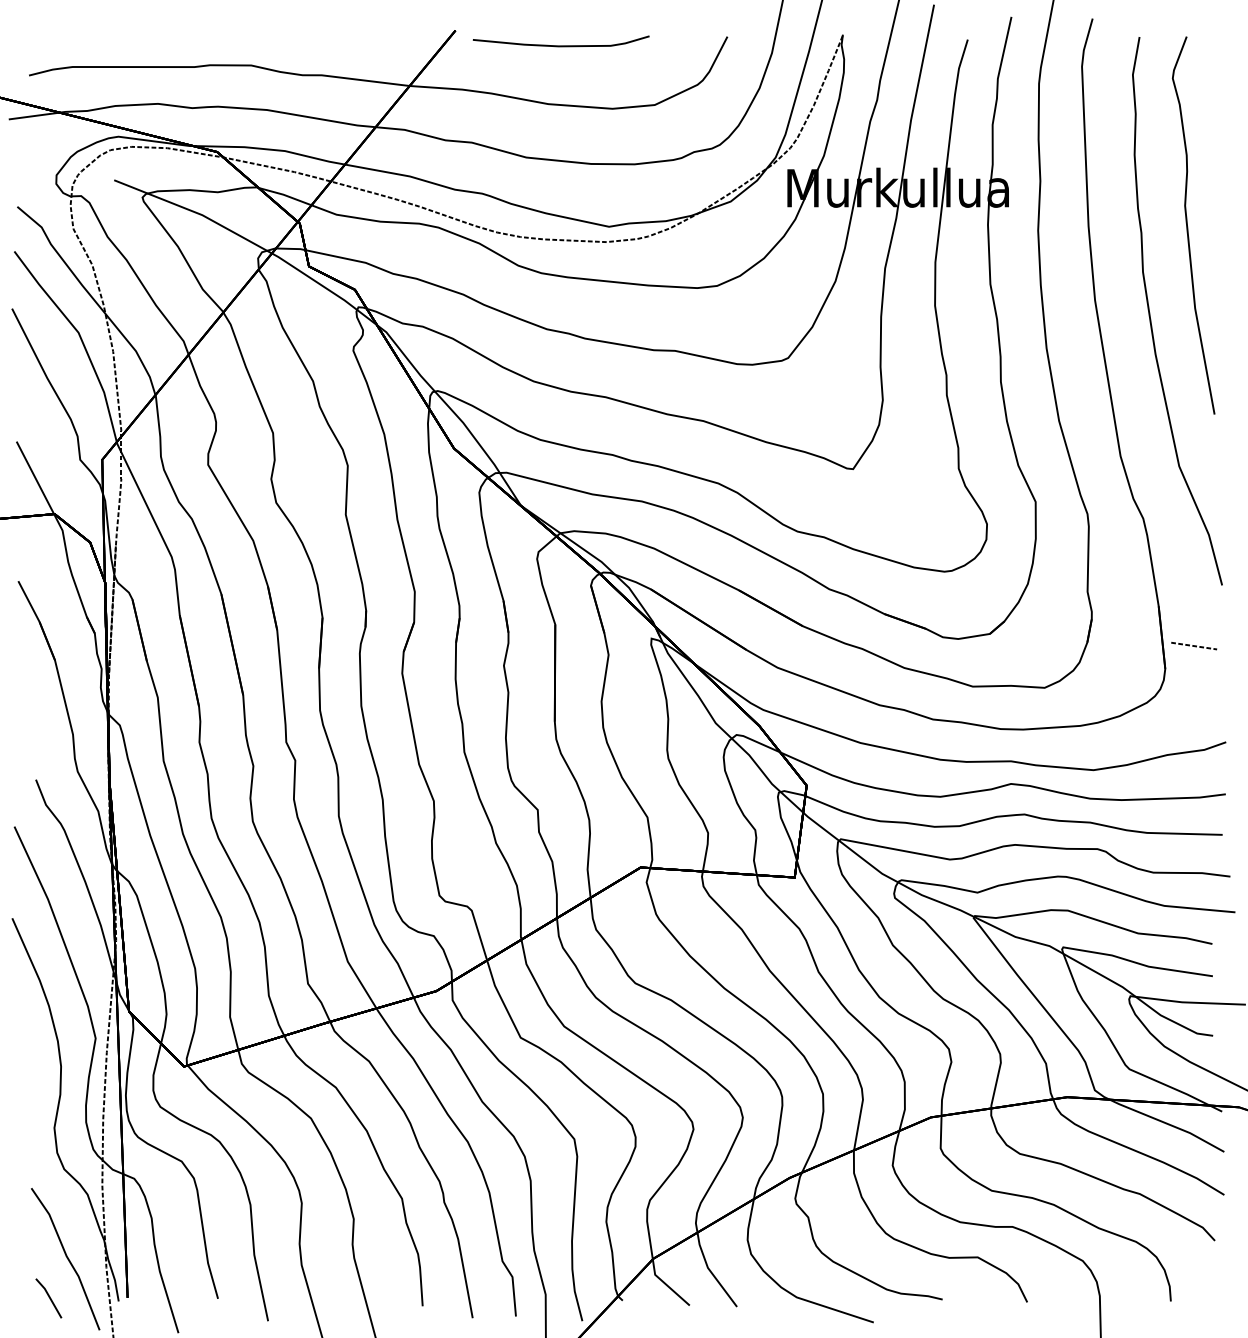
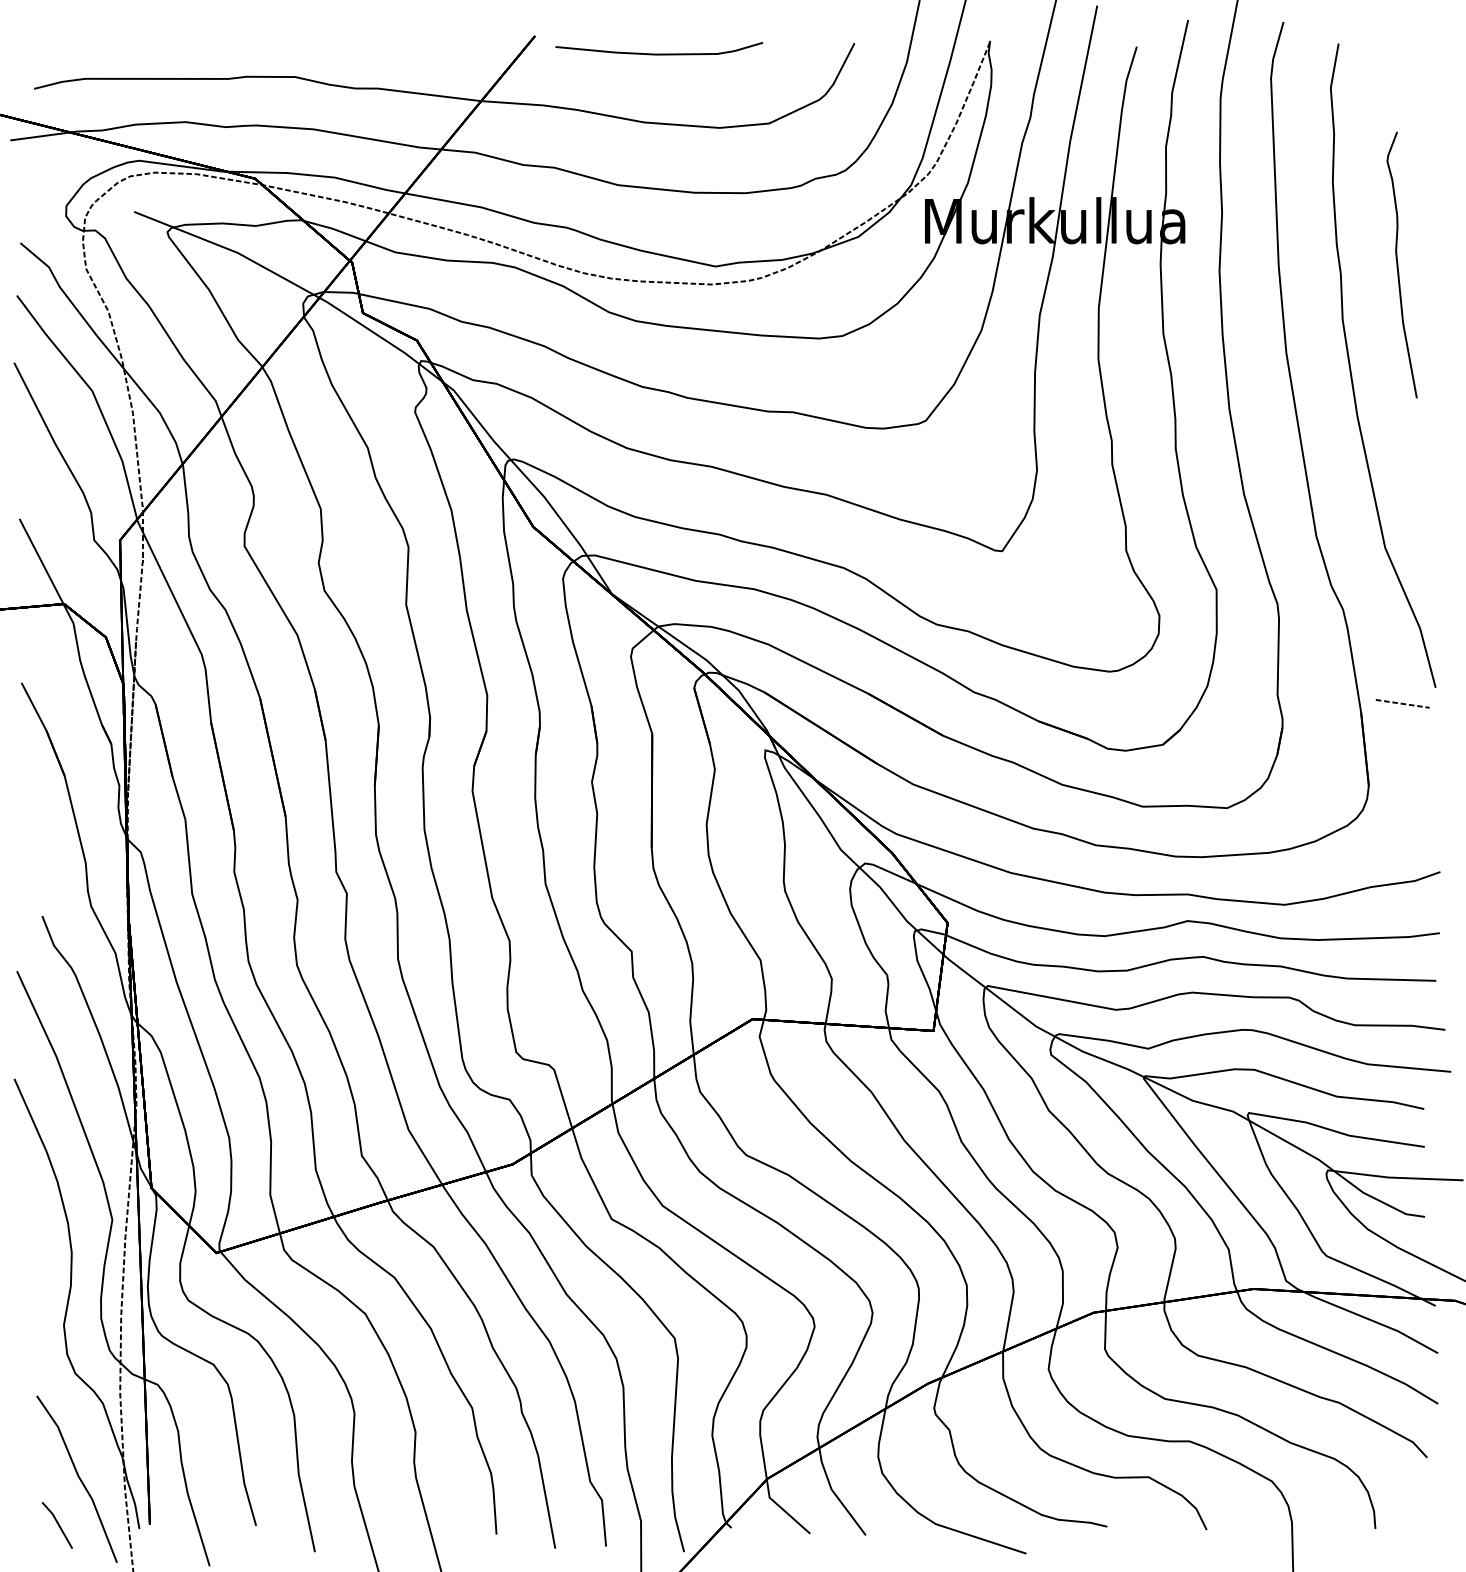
part: (1193, 225) -> (1401, 265), size x0.6
line: (1194, 646) -> (1403, 704), moved

